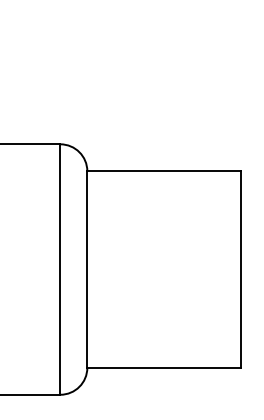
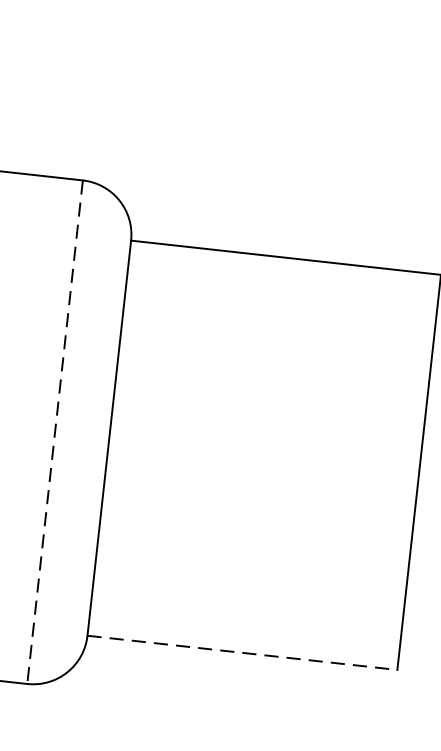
line: (60, 270) -> (55, 434), solid -> dashed
line: (164, 367) -> (242, 652), solid -> dashed

